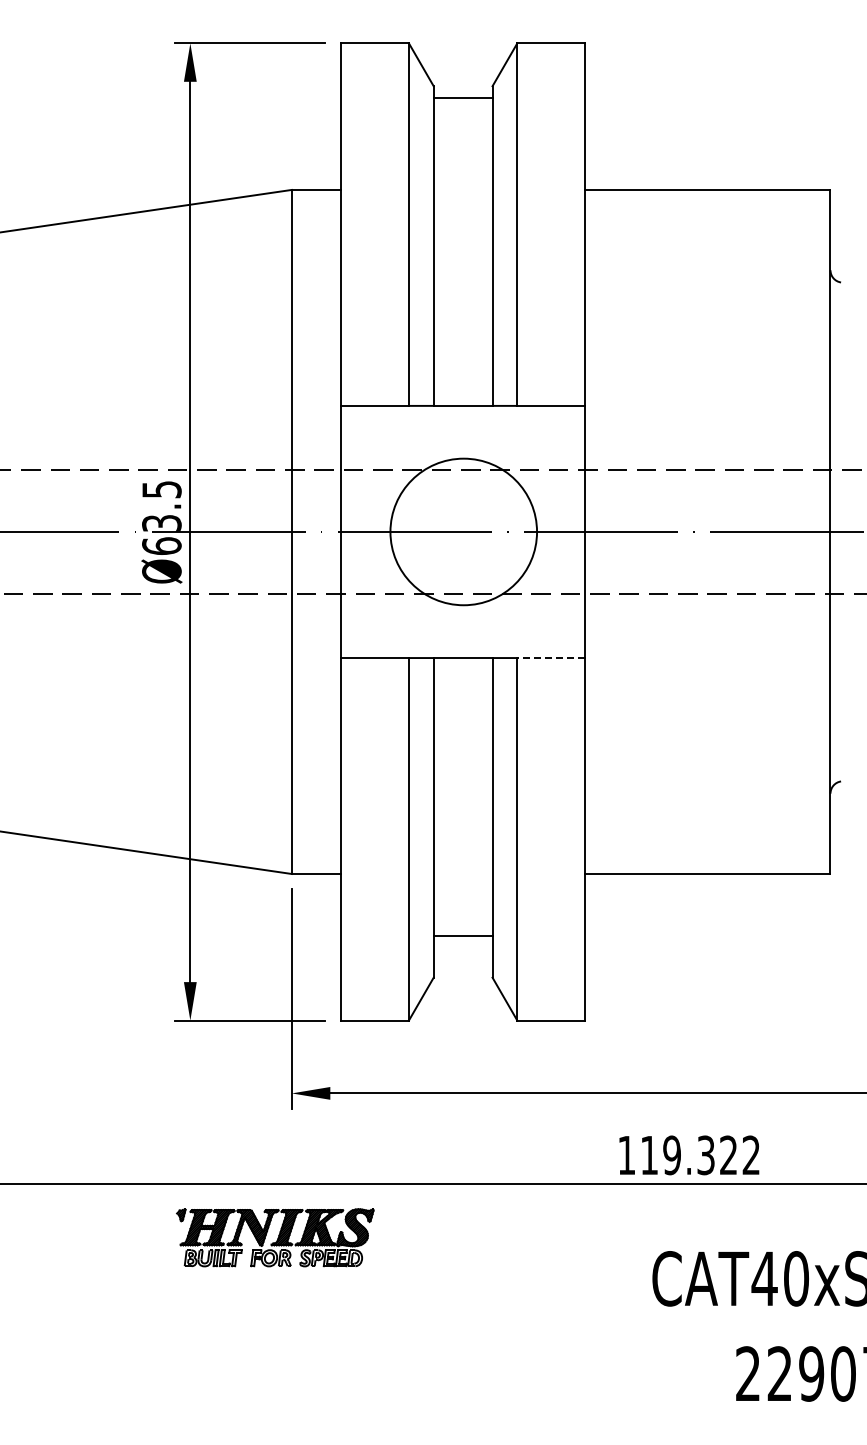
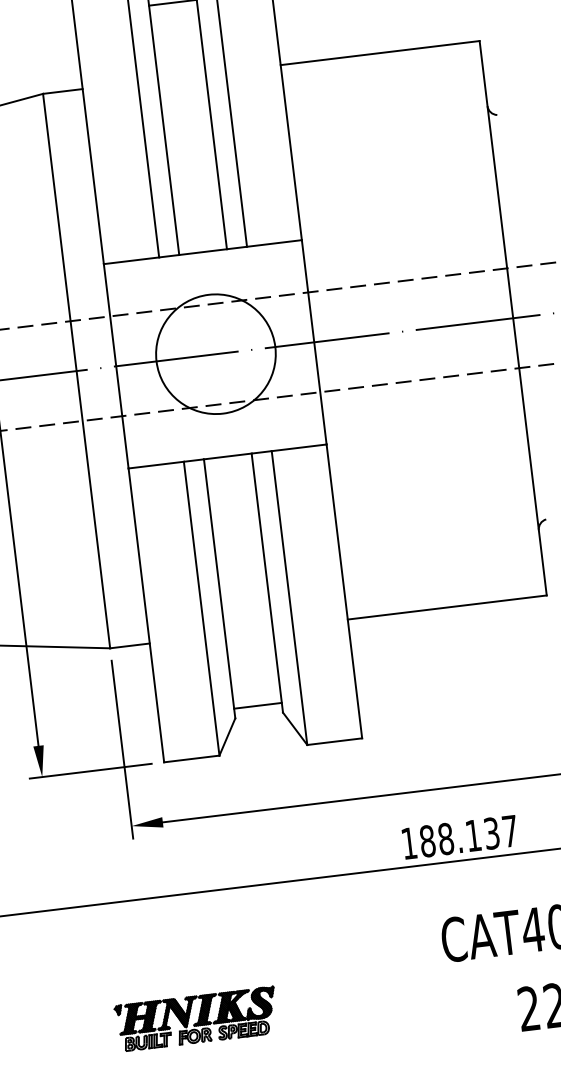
line: (551, 658) -> (299, 448), dashed -> solid
line: (462, 935) -> (257, 705), moved
text: (699, 1155) -> (468, 836), 119.322 -> 188.137
part: (275, 1237) -> (196, 1018), moved

